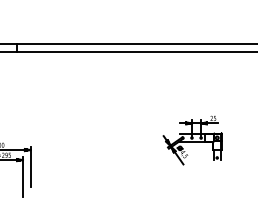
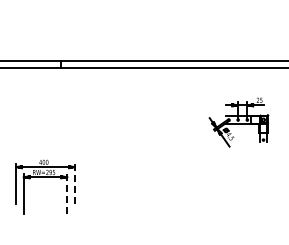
part: (192, 140) -> (238, 122), moved
line: (30, 167) -> (74, 184), solid -> dashed
line: (23, 177) -> (67, 194), solid -> dashed

